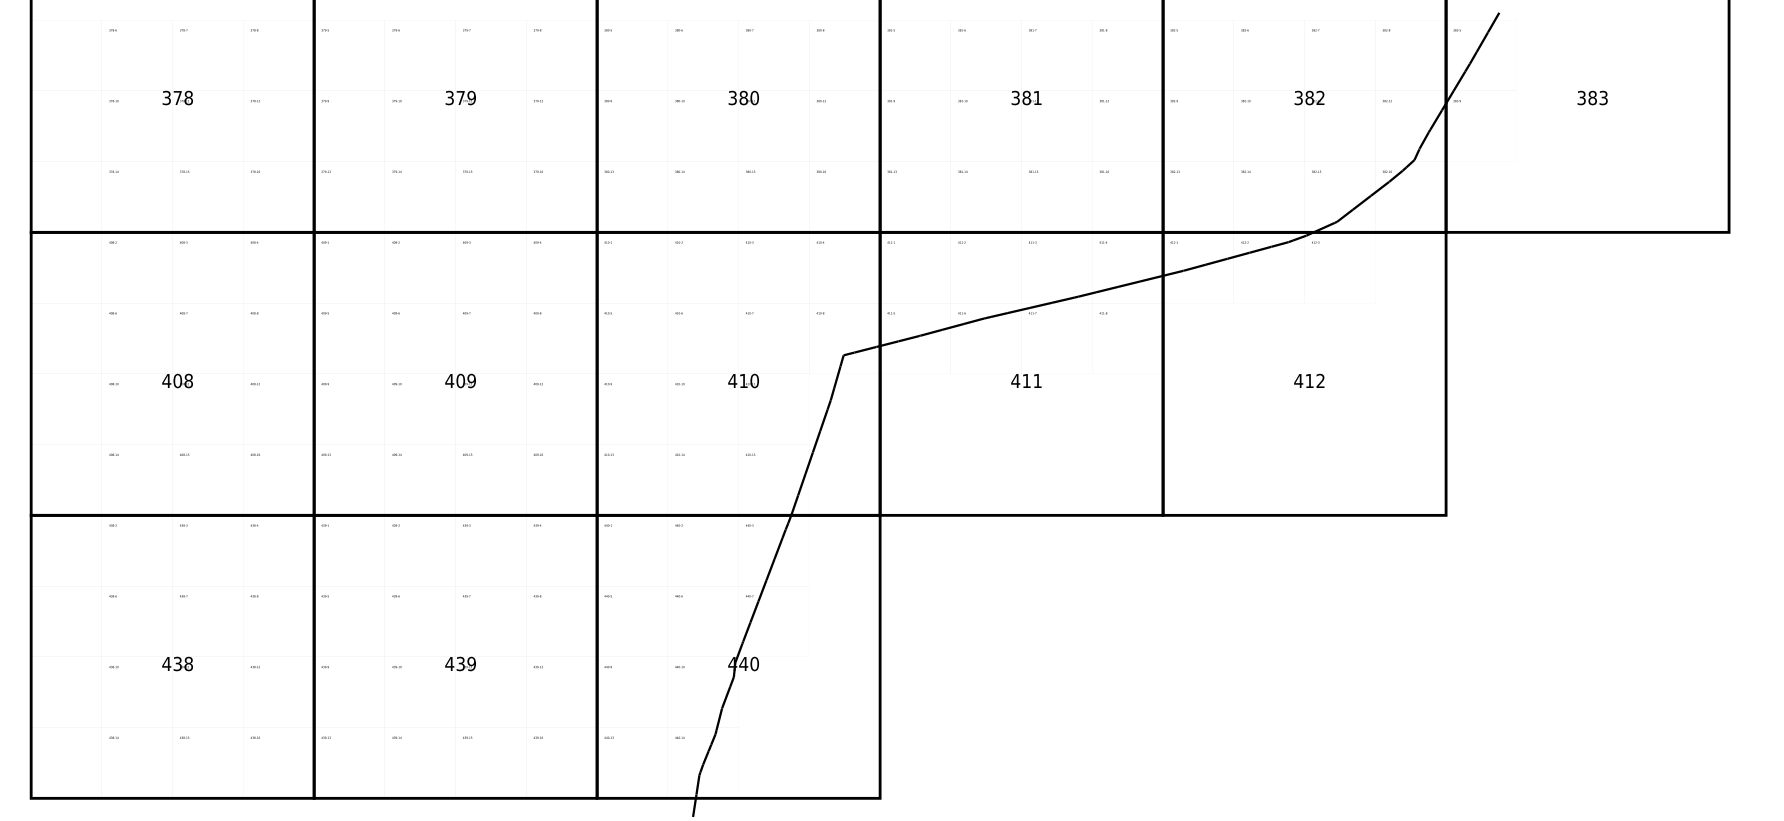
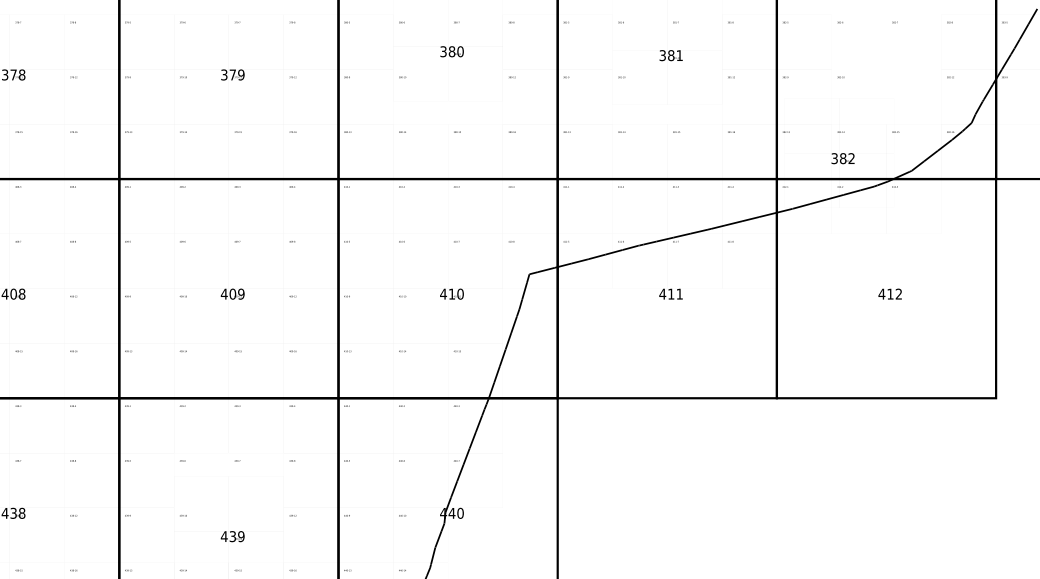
text: (743, 97) -> (451, 51), moved
text: (1026, 97) -> (671, 55), moved
text: (1309, 97) -> (843, 158), moved
text: (460, 663) -> (232, 536), moved

